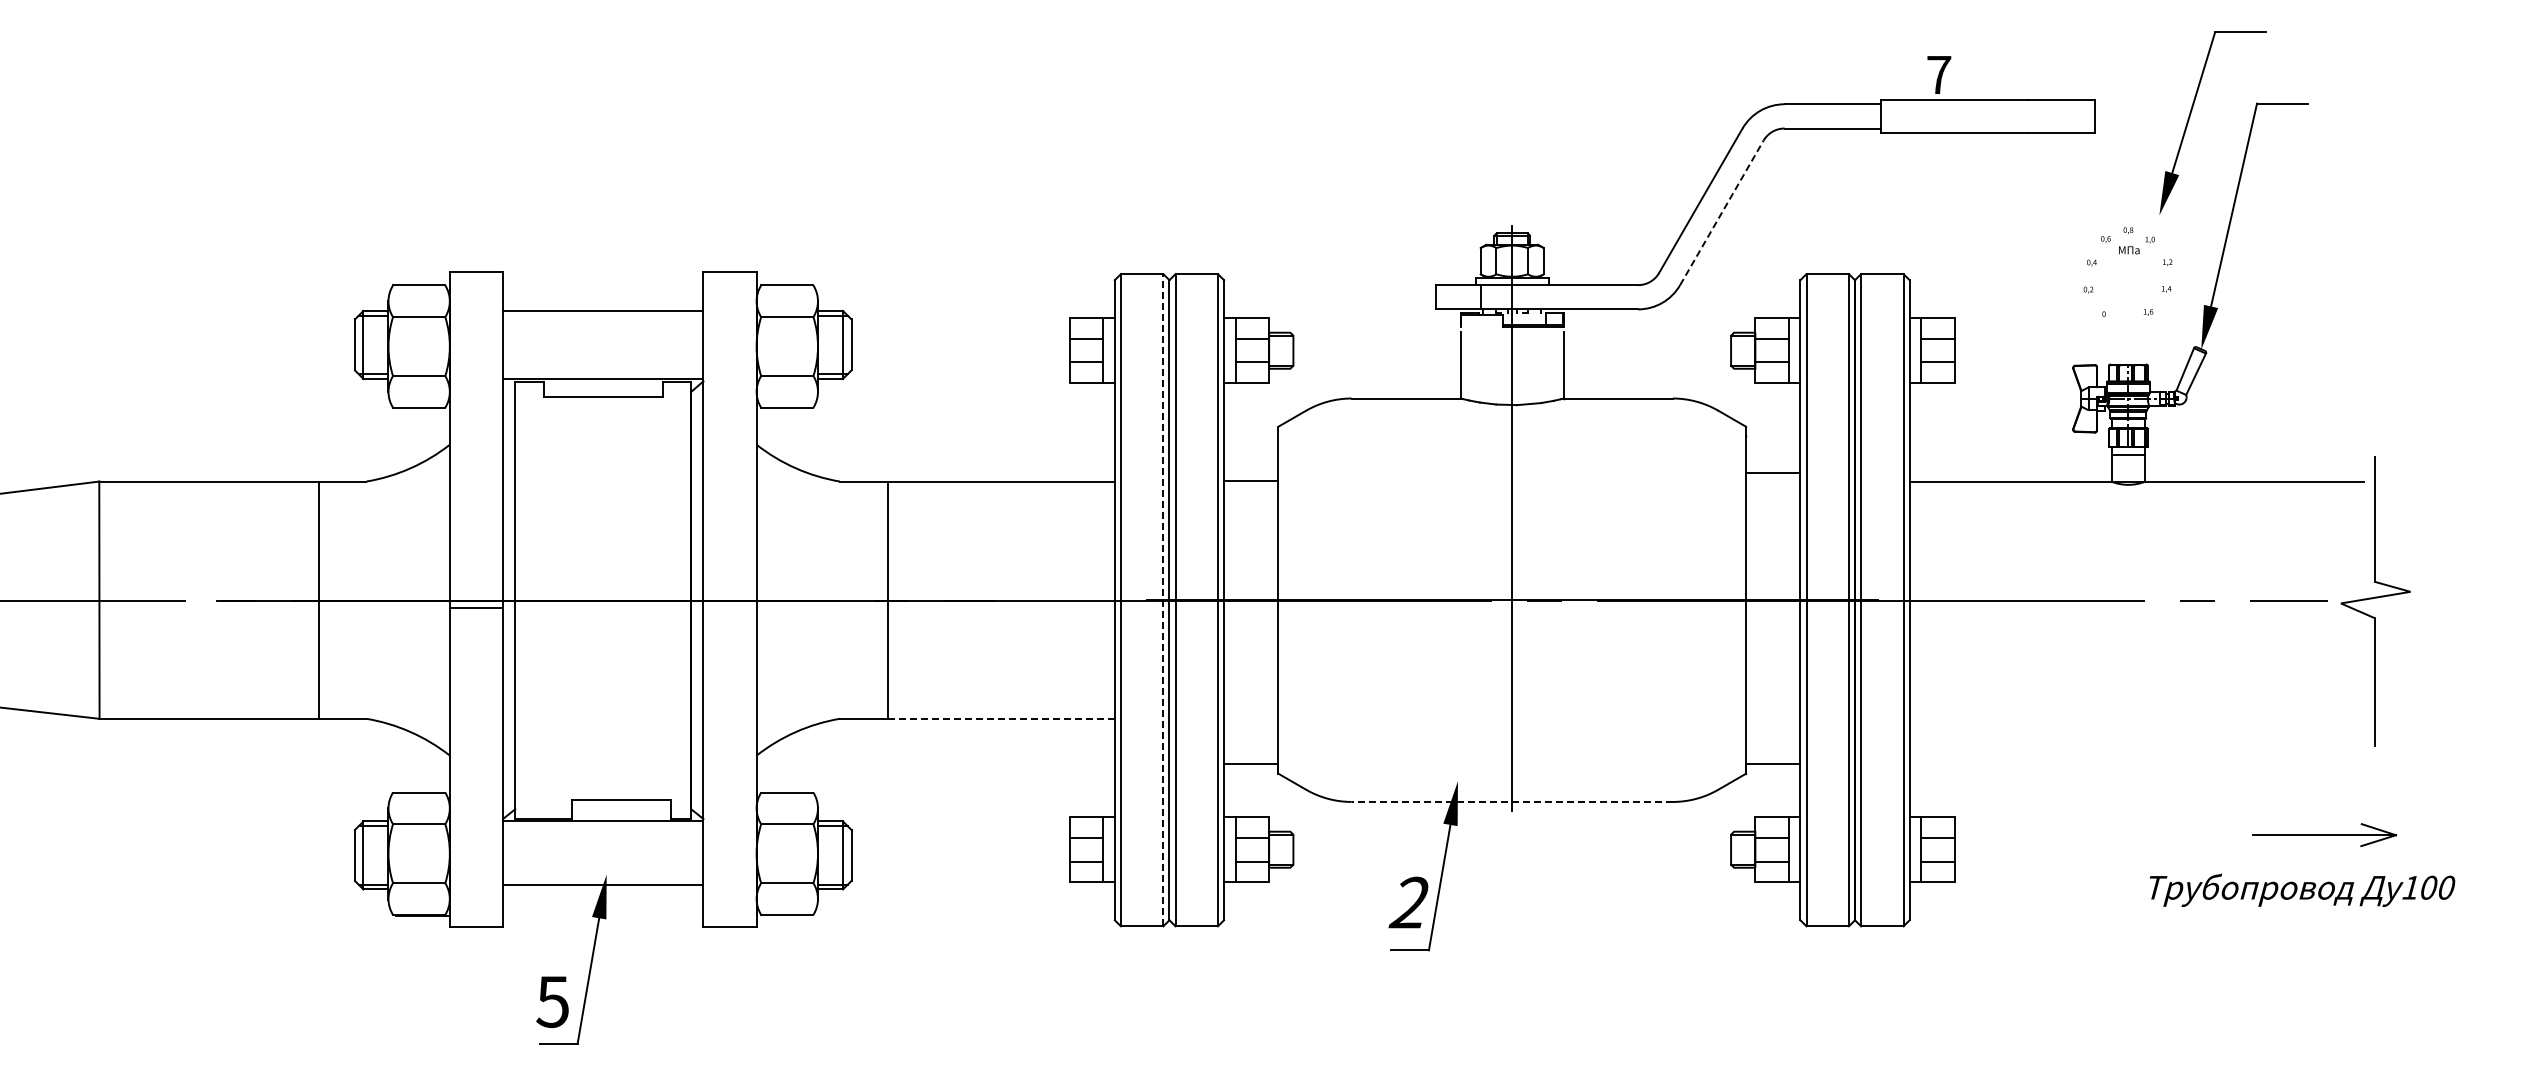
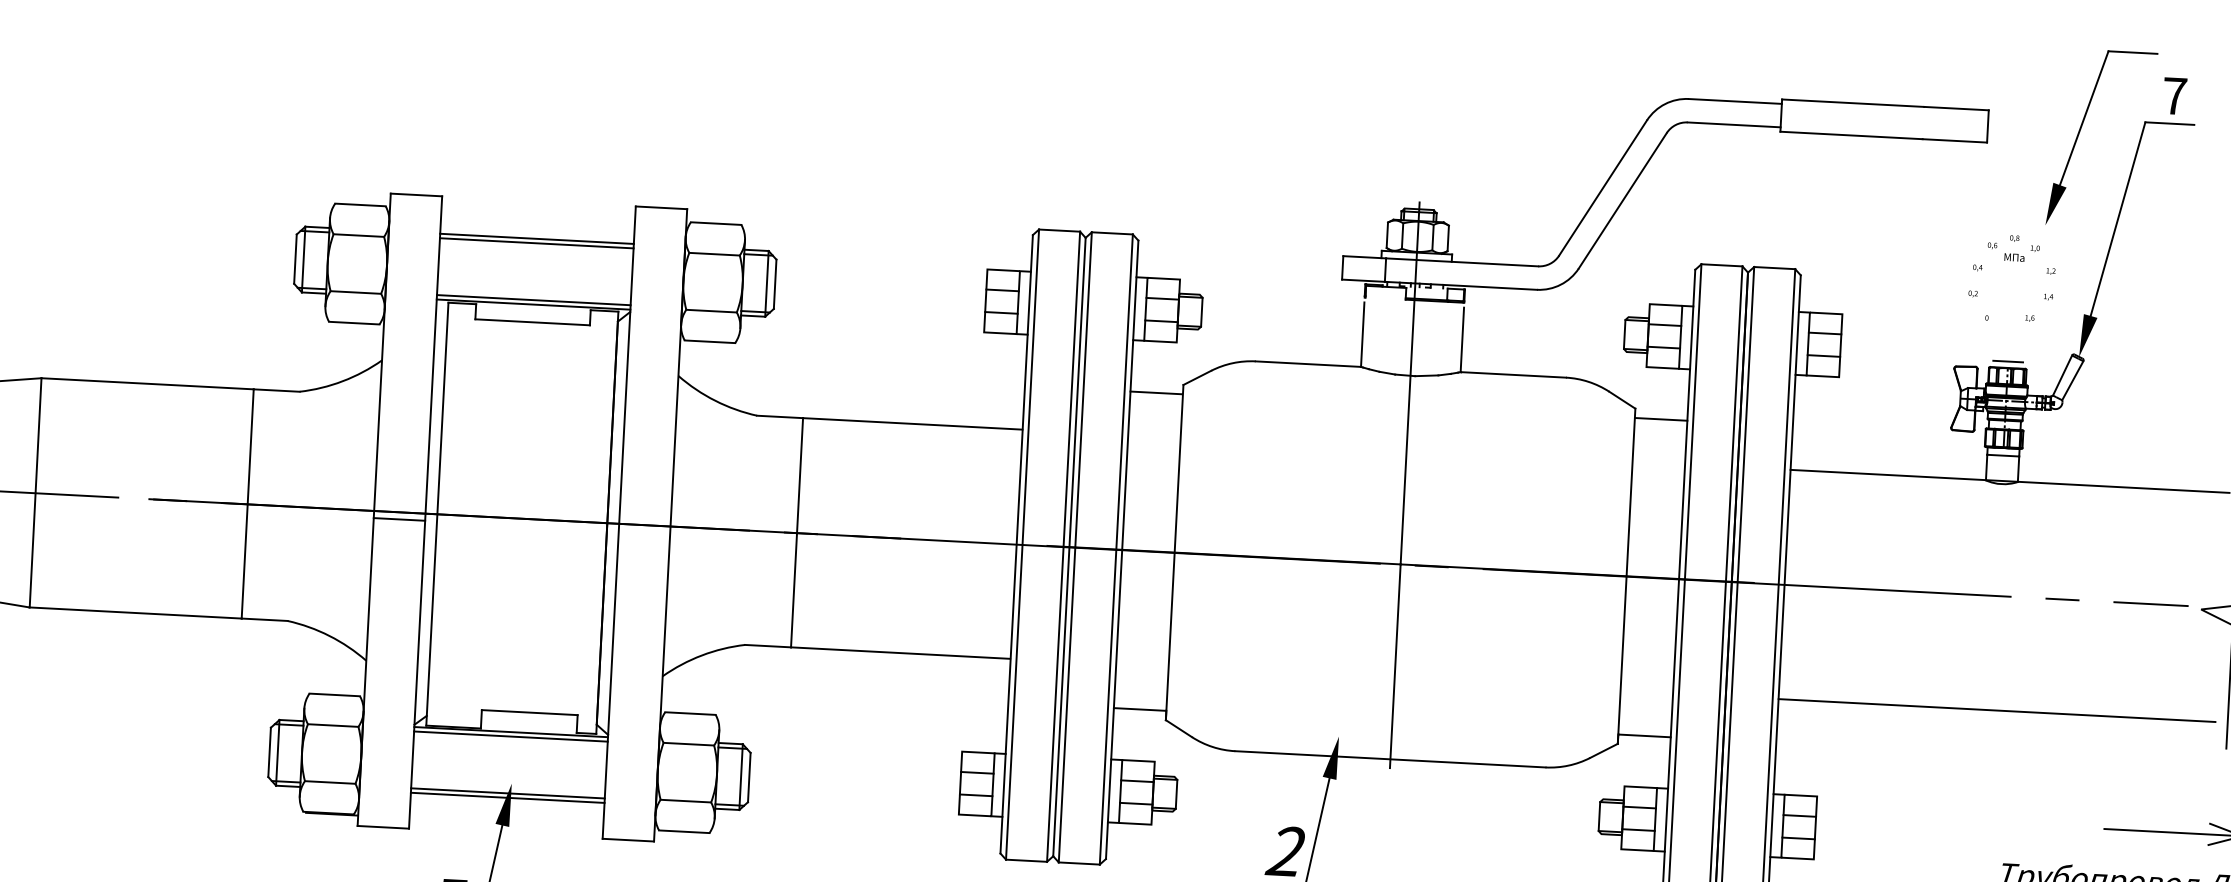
text: (1939, 74) -> (2175, 95), moved
line: (1722, 212) -> (1623, 200), dashed -> solid
line: (603, 315) -> (537, 243), added
line: (2127, 357) -> (2007, 361), added
line: (603, 374) -> (534, 300), added
line: (1773, 473) -> (1661, 419), moved
line: (1250, 481) -> (1156, 392), moved
line: (1163, 599) -> (1063, 546), dashed -> solid
line: (1001, 718) -> (901, 652), dashed -> solid
line: (2135, 718) -> (1996, 710), added
line: (1512, 801) -> (1390, 758), dashed -> solid
line: (603, 826) -> (511, 737), added
line: (603, 889) -> (507, 797), added

